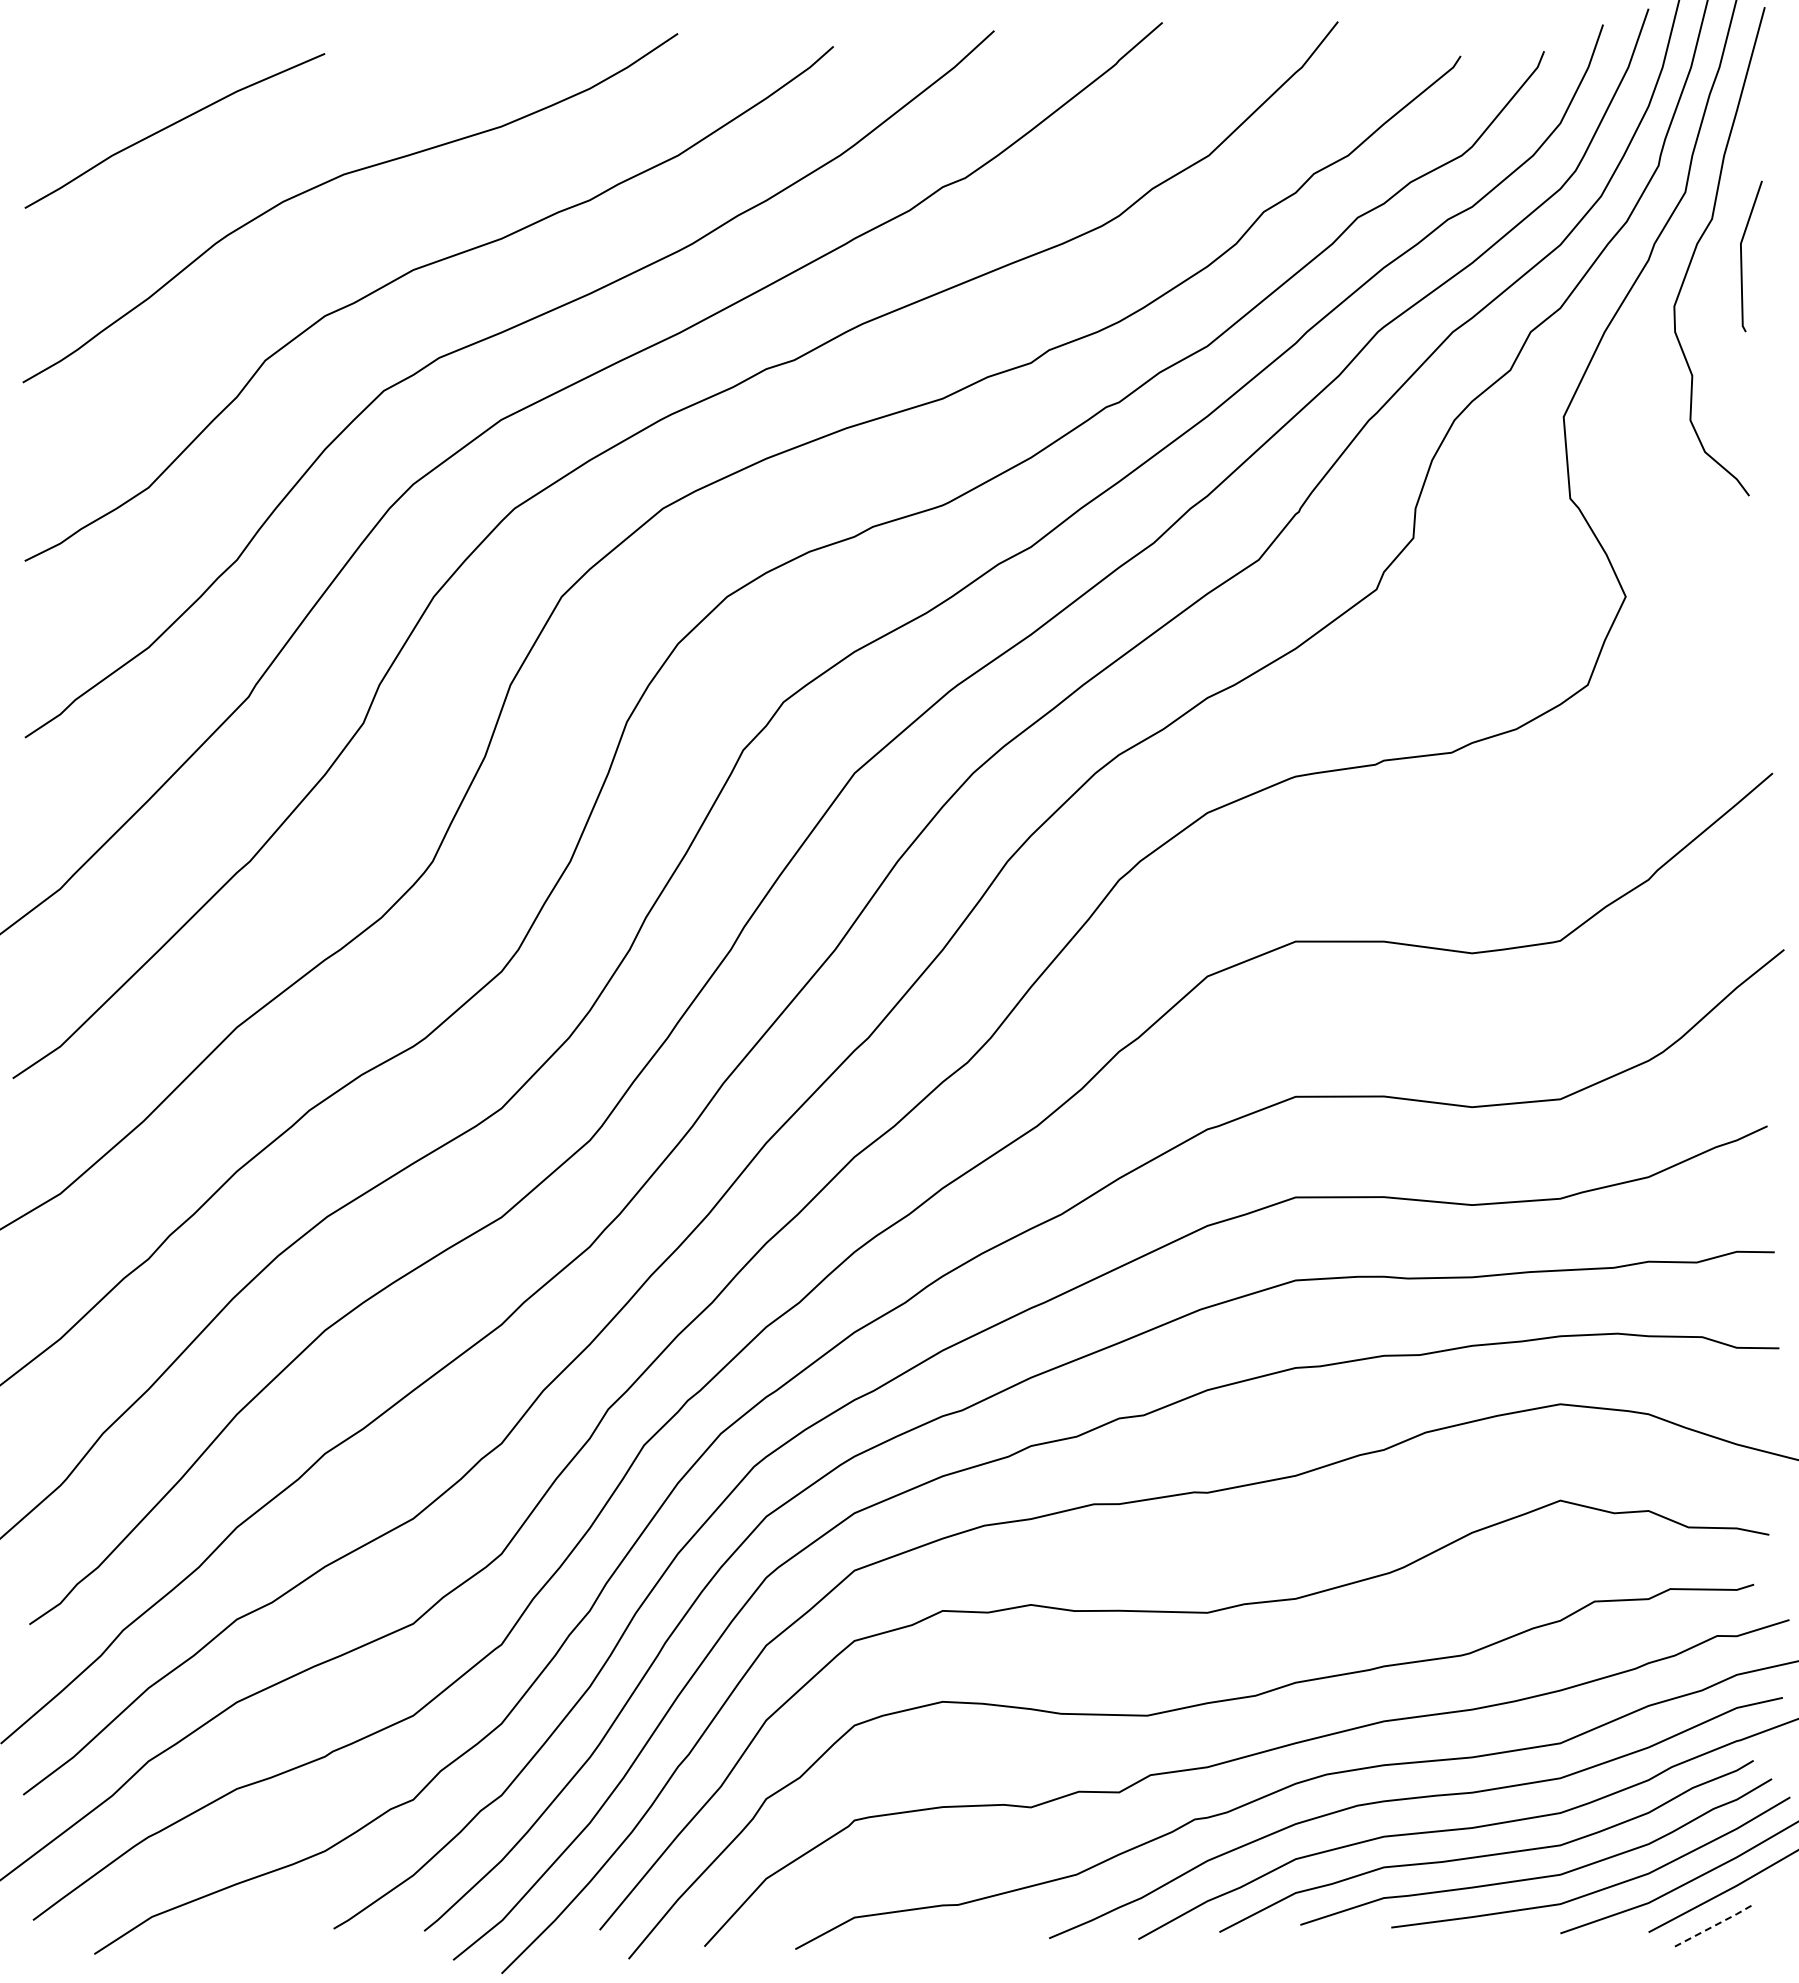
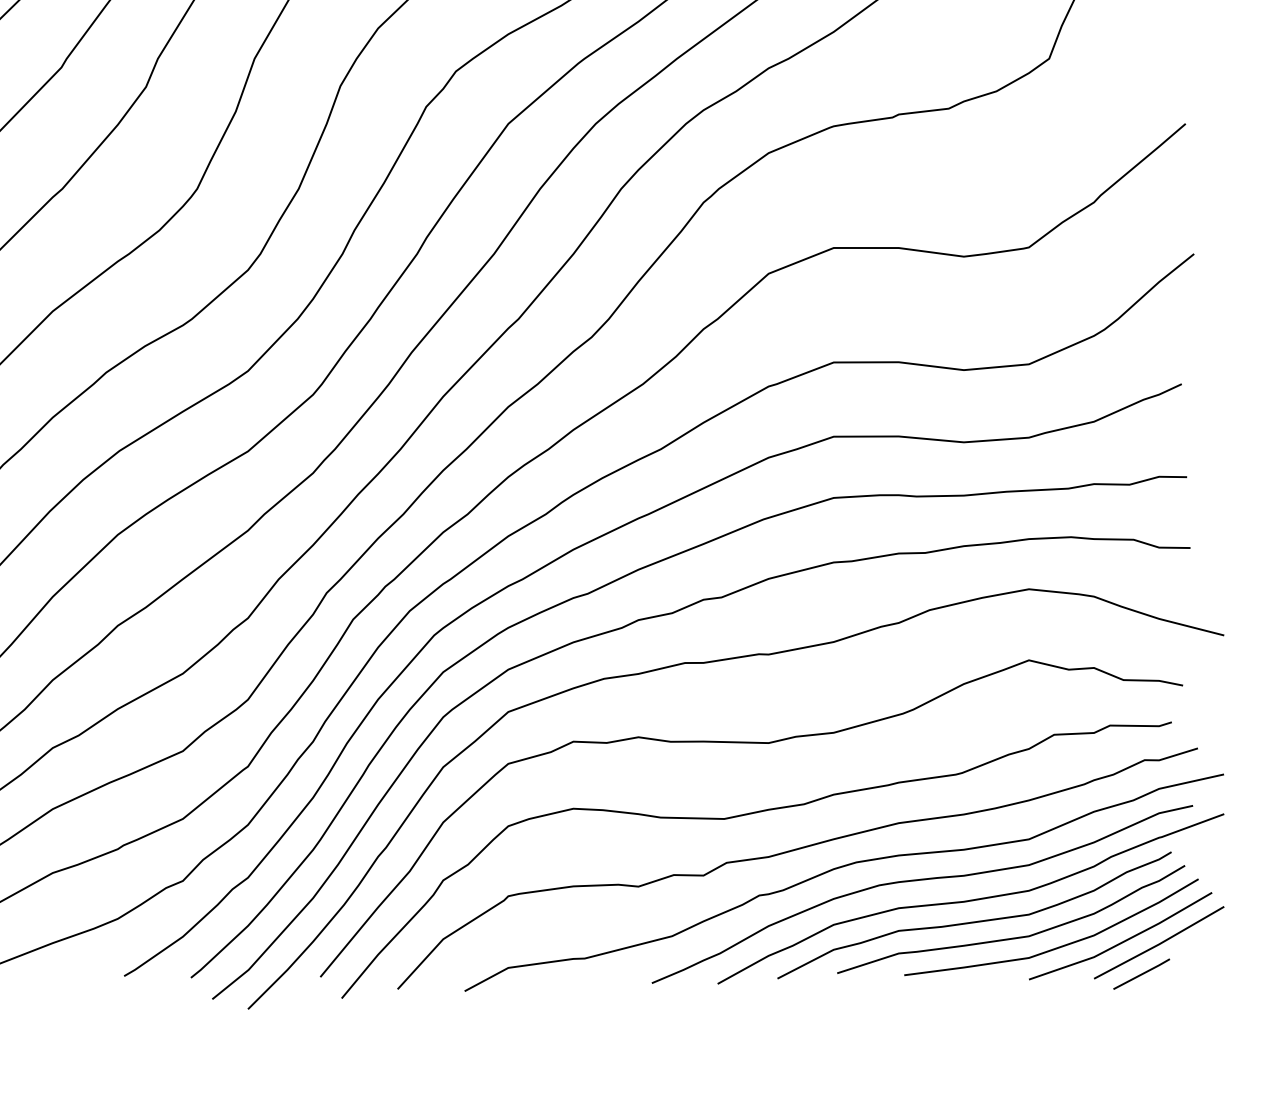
line: (1713, 1926) -> (1141, 974), dashed -> solid

